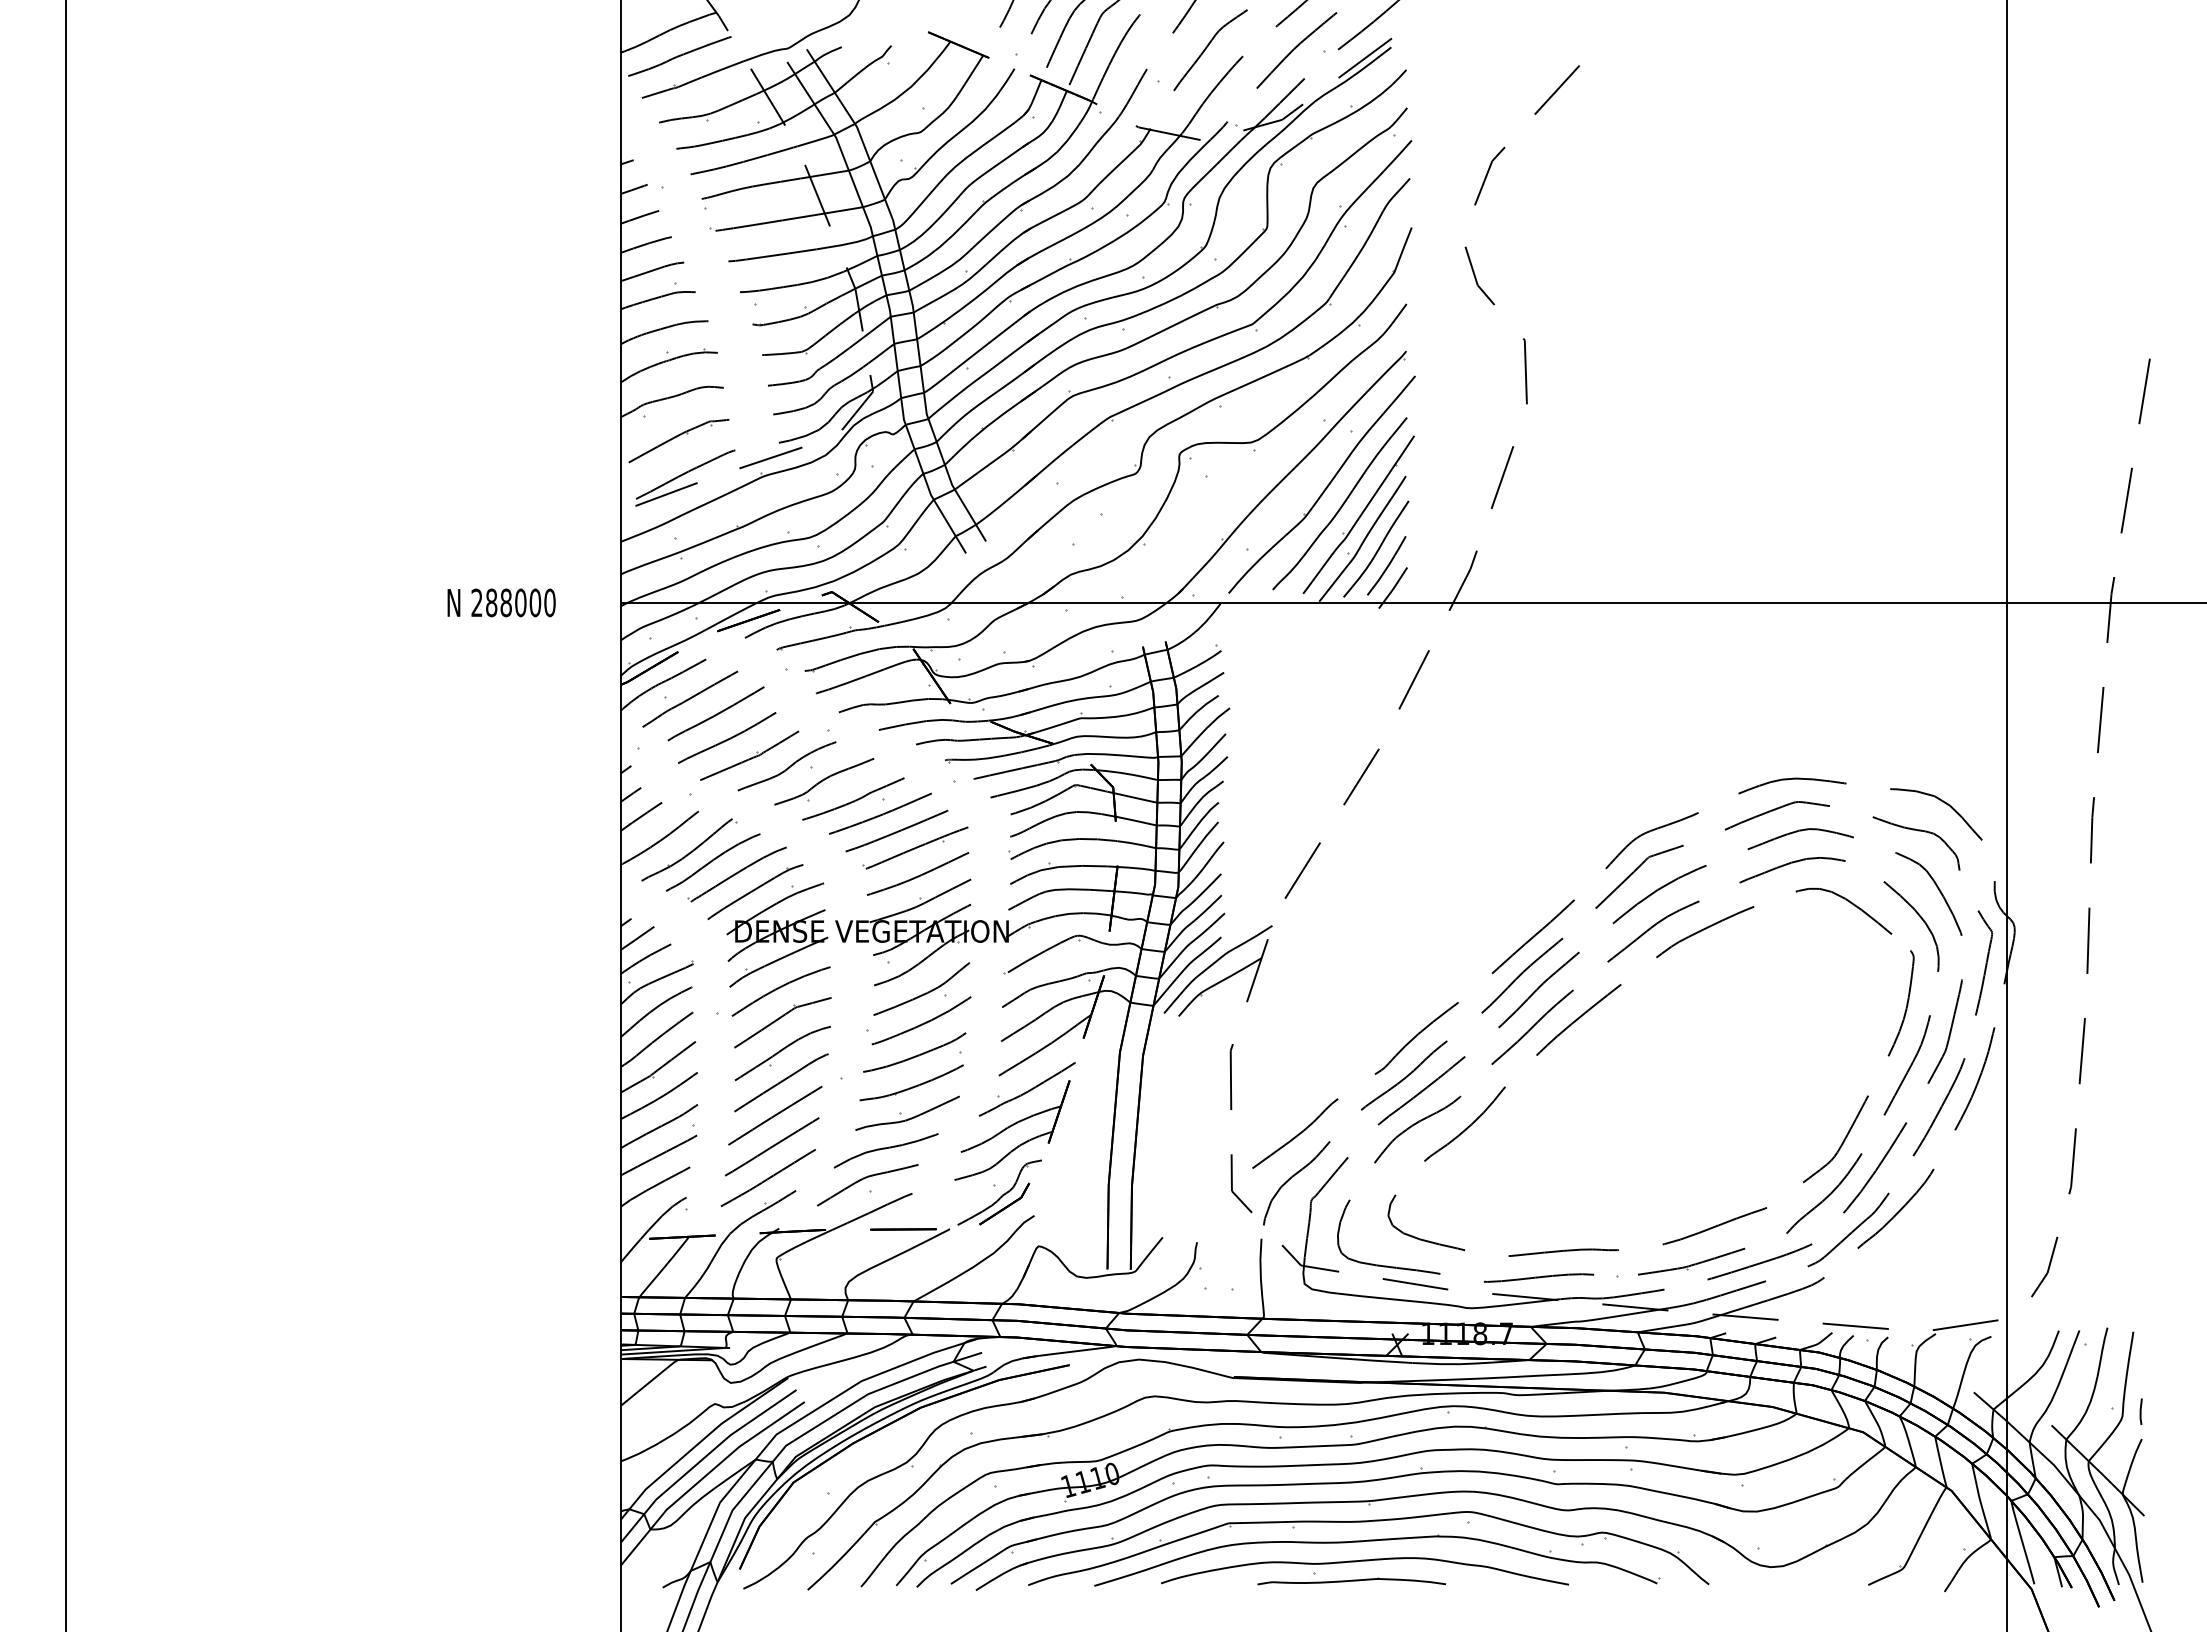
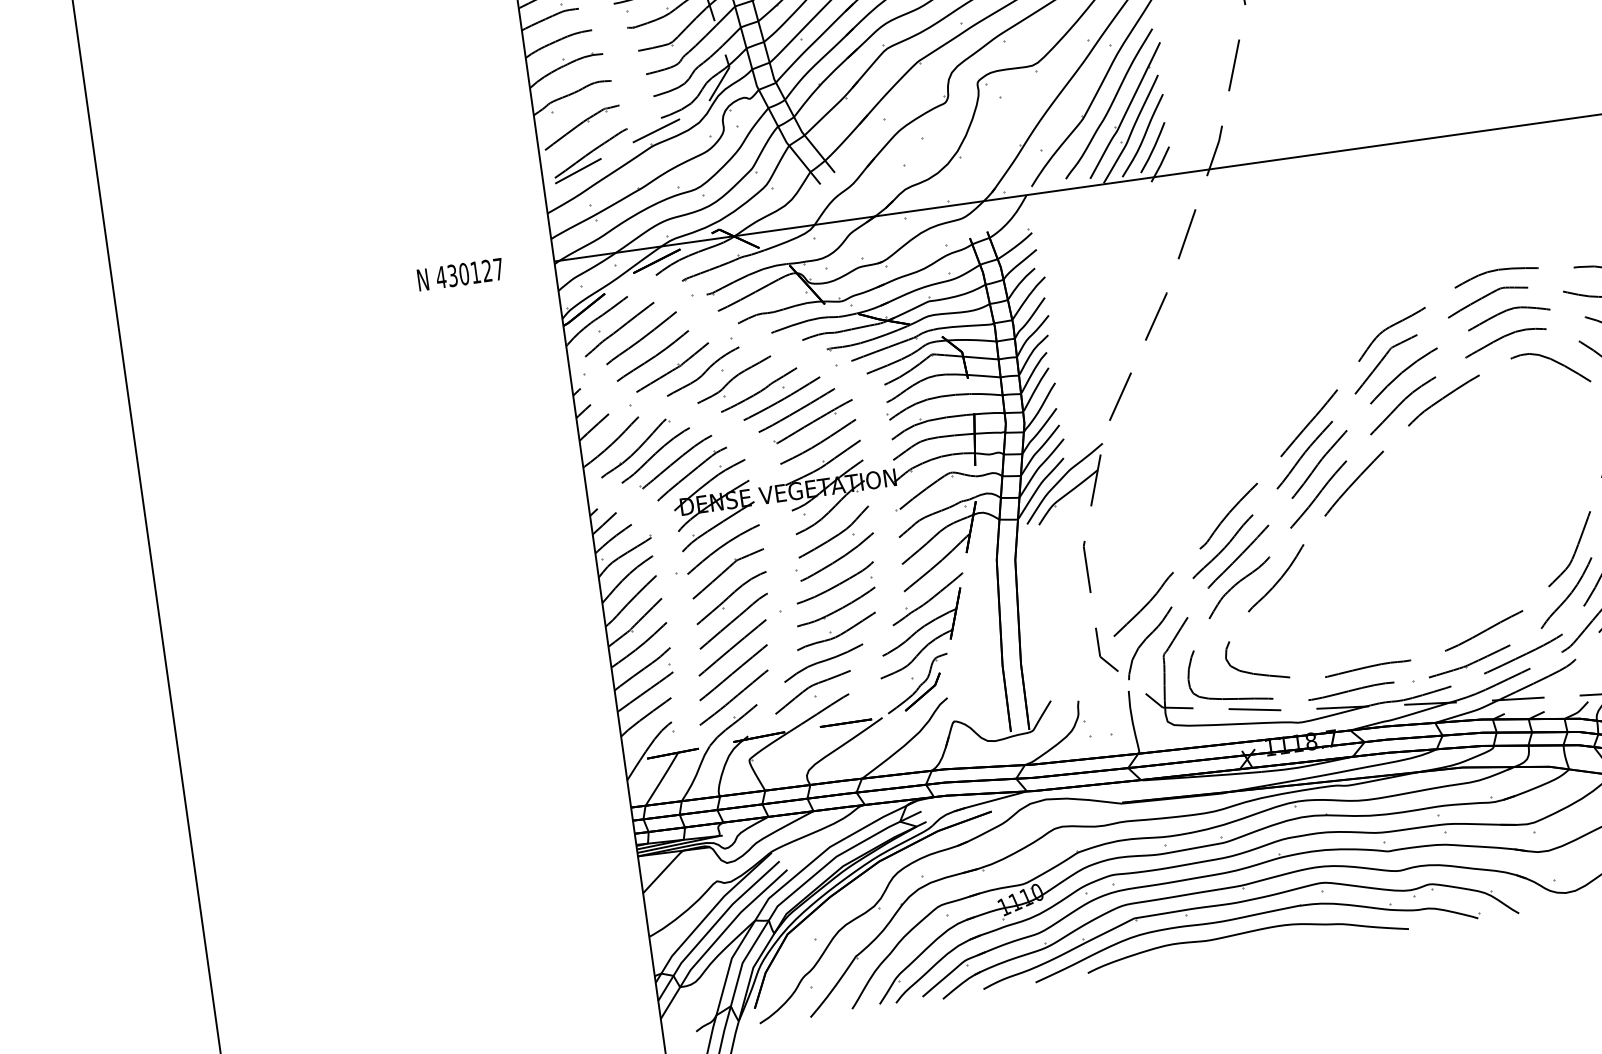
text: (513, 602) -> (469, 273), 288000 -> 430127
part: (1351, 1578) -> (1237, 948), removed

